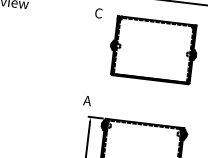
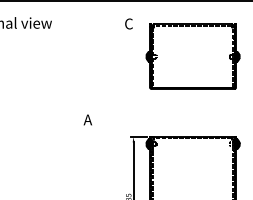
text: (87, 100) -> (87, 119), moved

